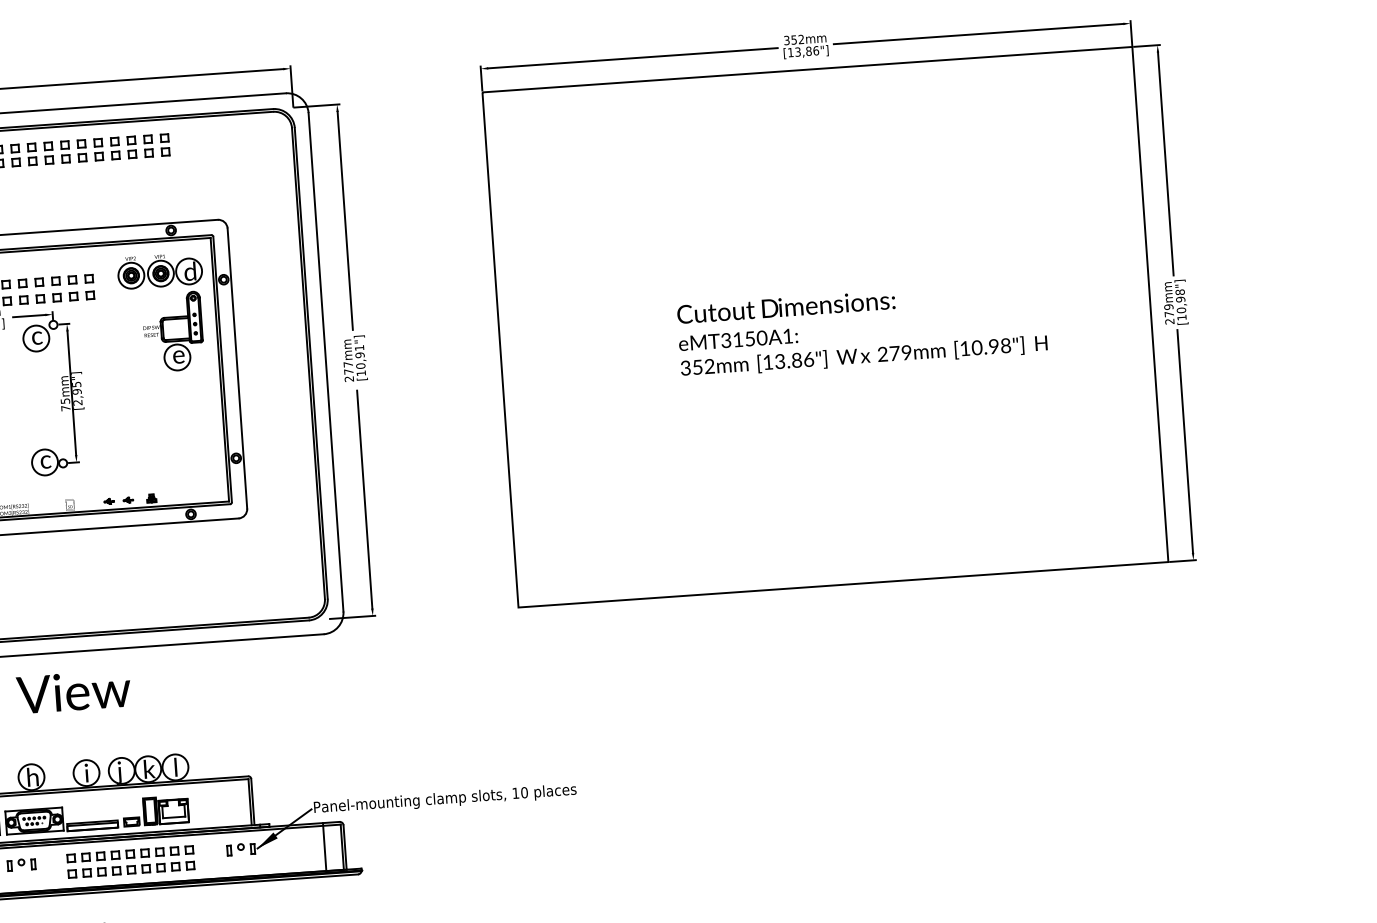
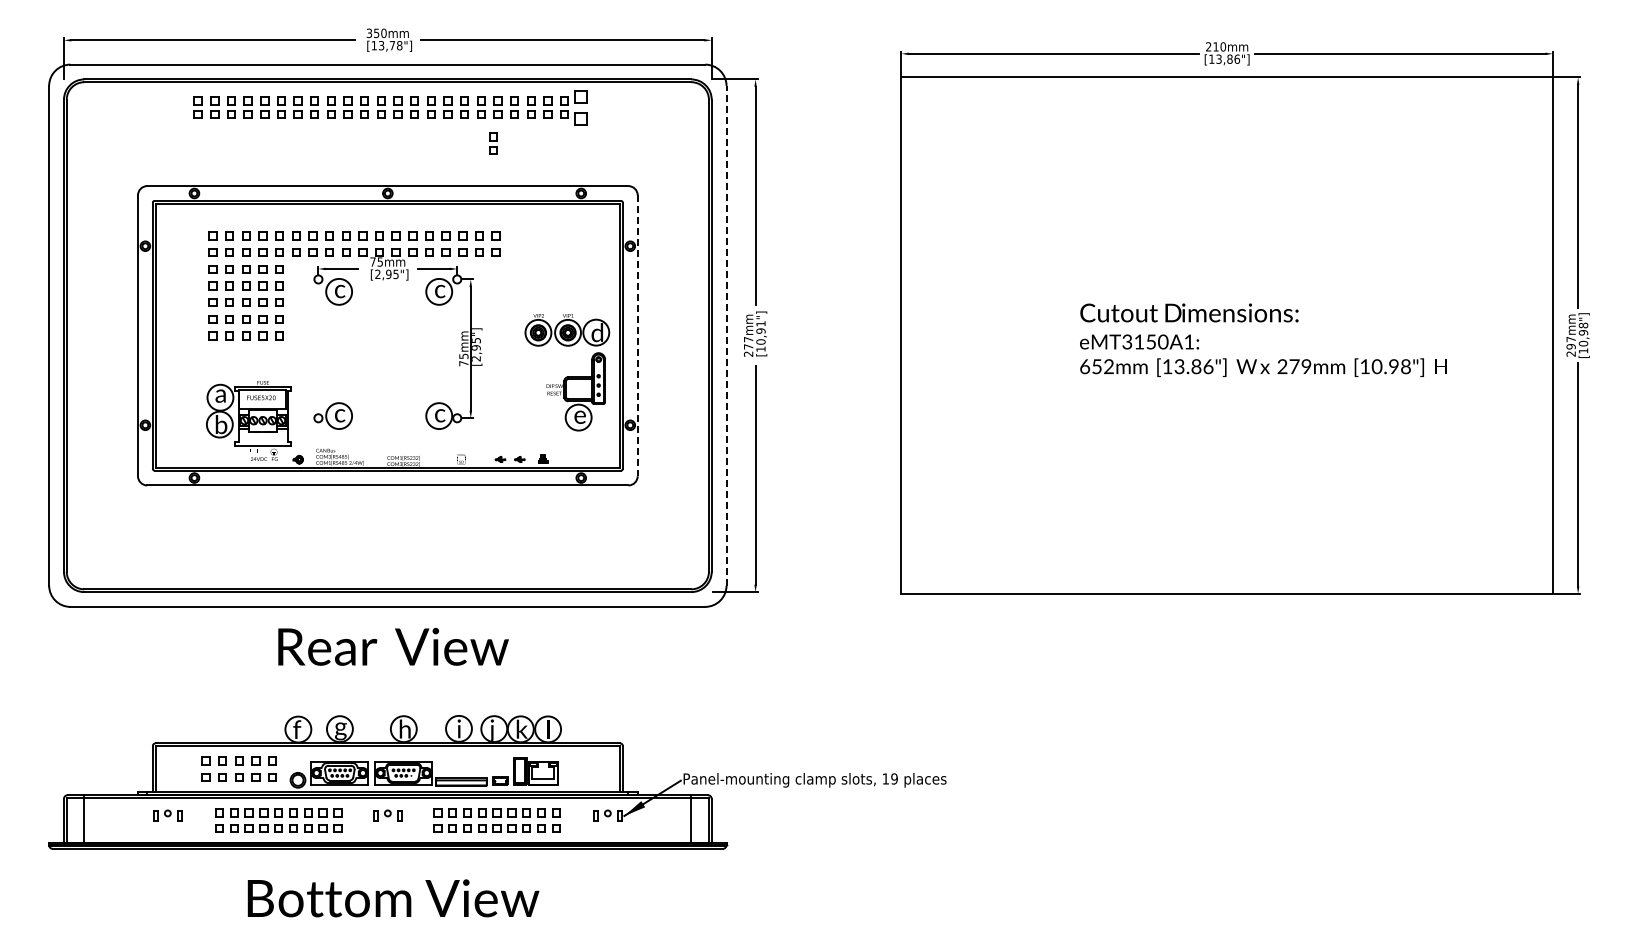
text: (794, 39) -> (1216, 46), 352mm -> 210mm
part: (165, 144) -> (581, 107), size x1.6
part: (80, 186) -> (493, 143), added
text: (1168, 310) -> (1570, 342), 279mm -> 297mm
part: (163, 313) -> (567, 372), moved
line: (325, 362) -> (726, 335), solid -> dashed
text: (686, 367) -> (1085, 366), 352mm -> 652mm
line: (237, 369) -> (637, 336), solid -> dashed
text: (524, 792) -> (894, 778), 10 -> 19

